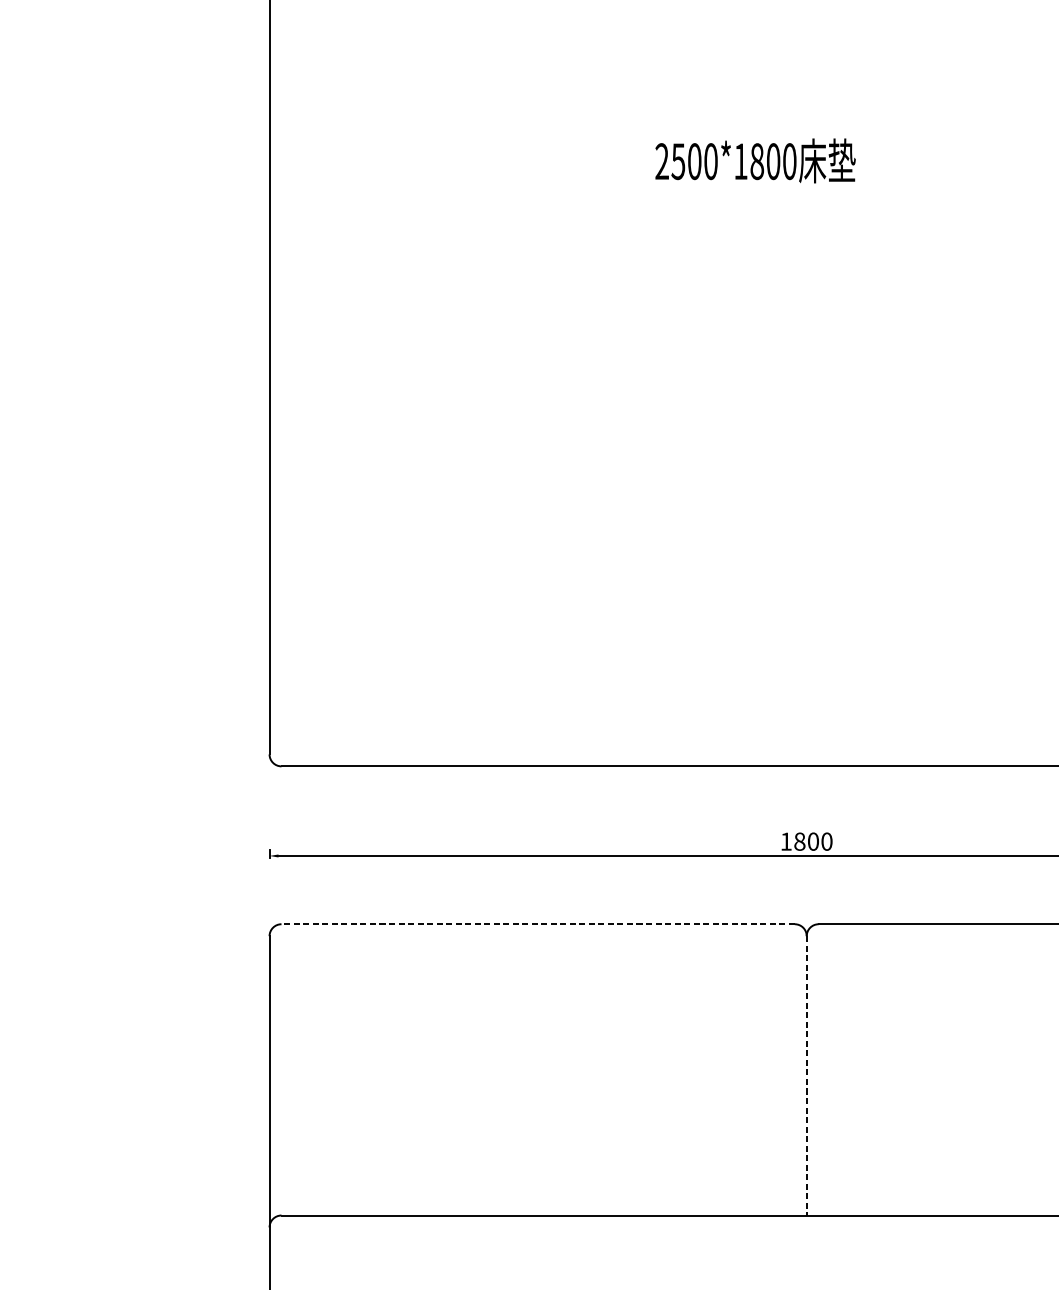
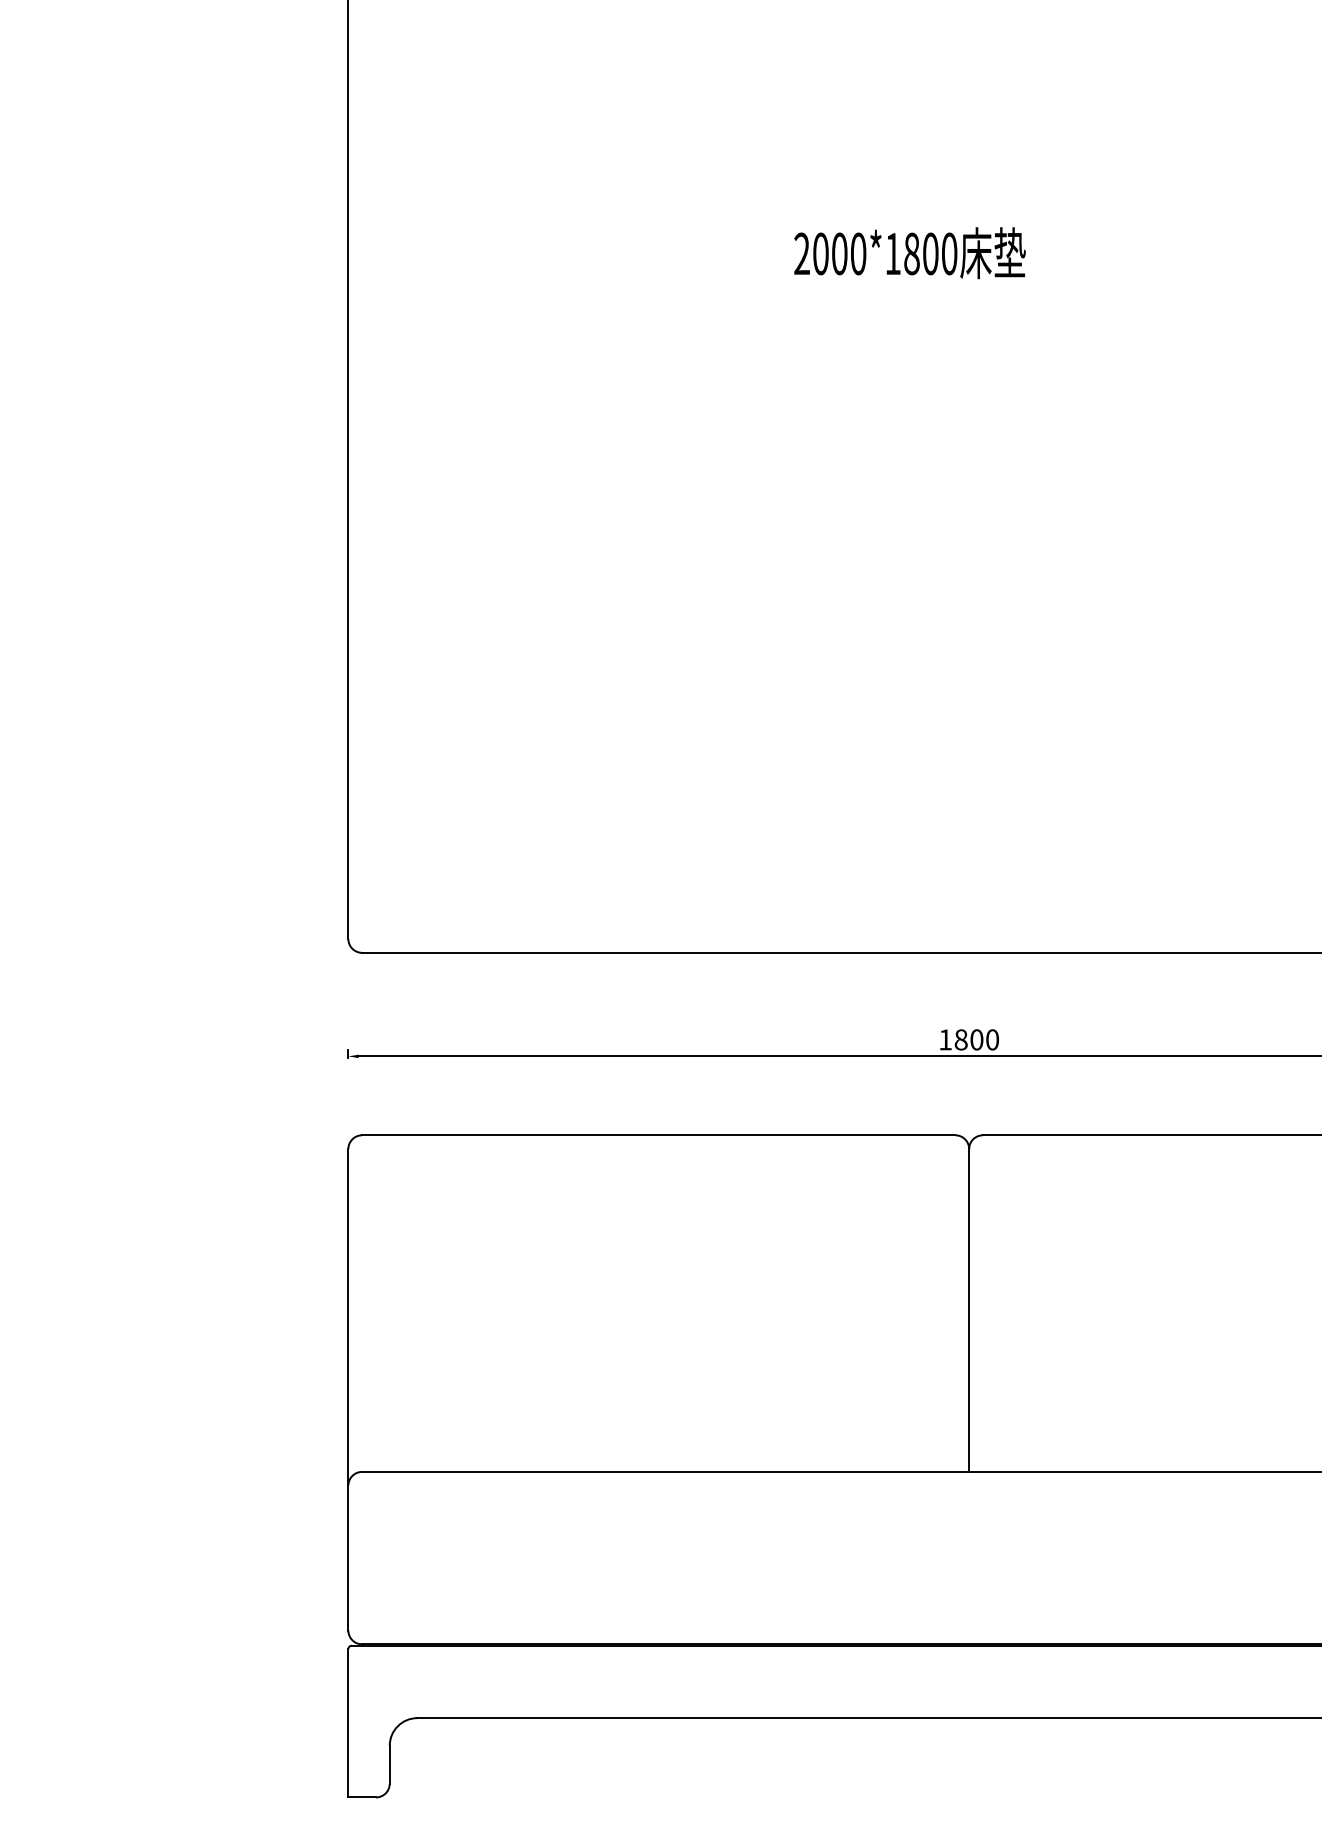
text: (678, 161) -> (820, 253), 2500*1800 -> 2000*1800
line: (537, 924) -> (658, 1135), dashed -> solid
line: (807, 1075) -> (969, 1310), dashed -> solid

